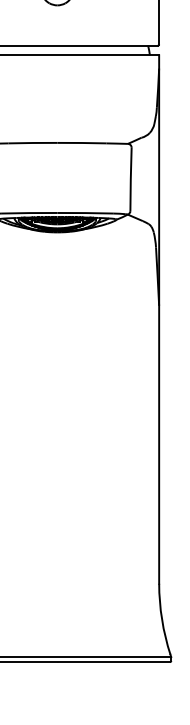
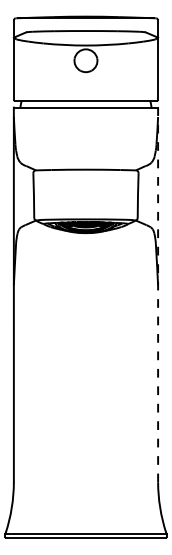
line: (159, 318) -> (158, 294), solid -> dashed

